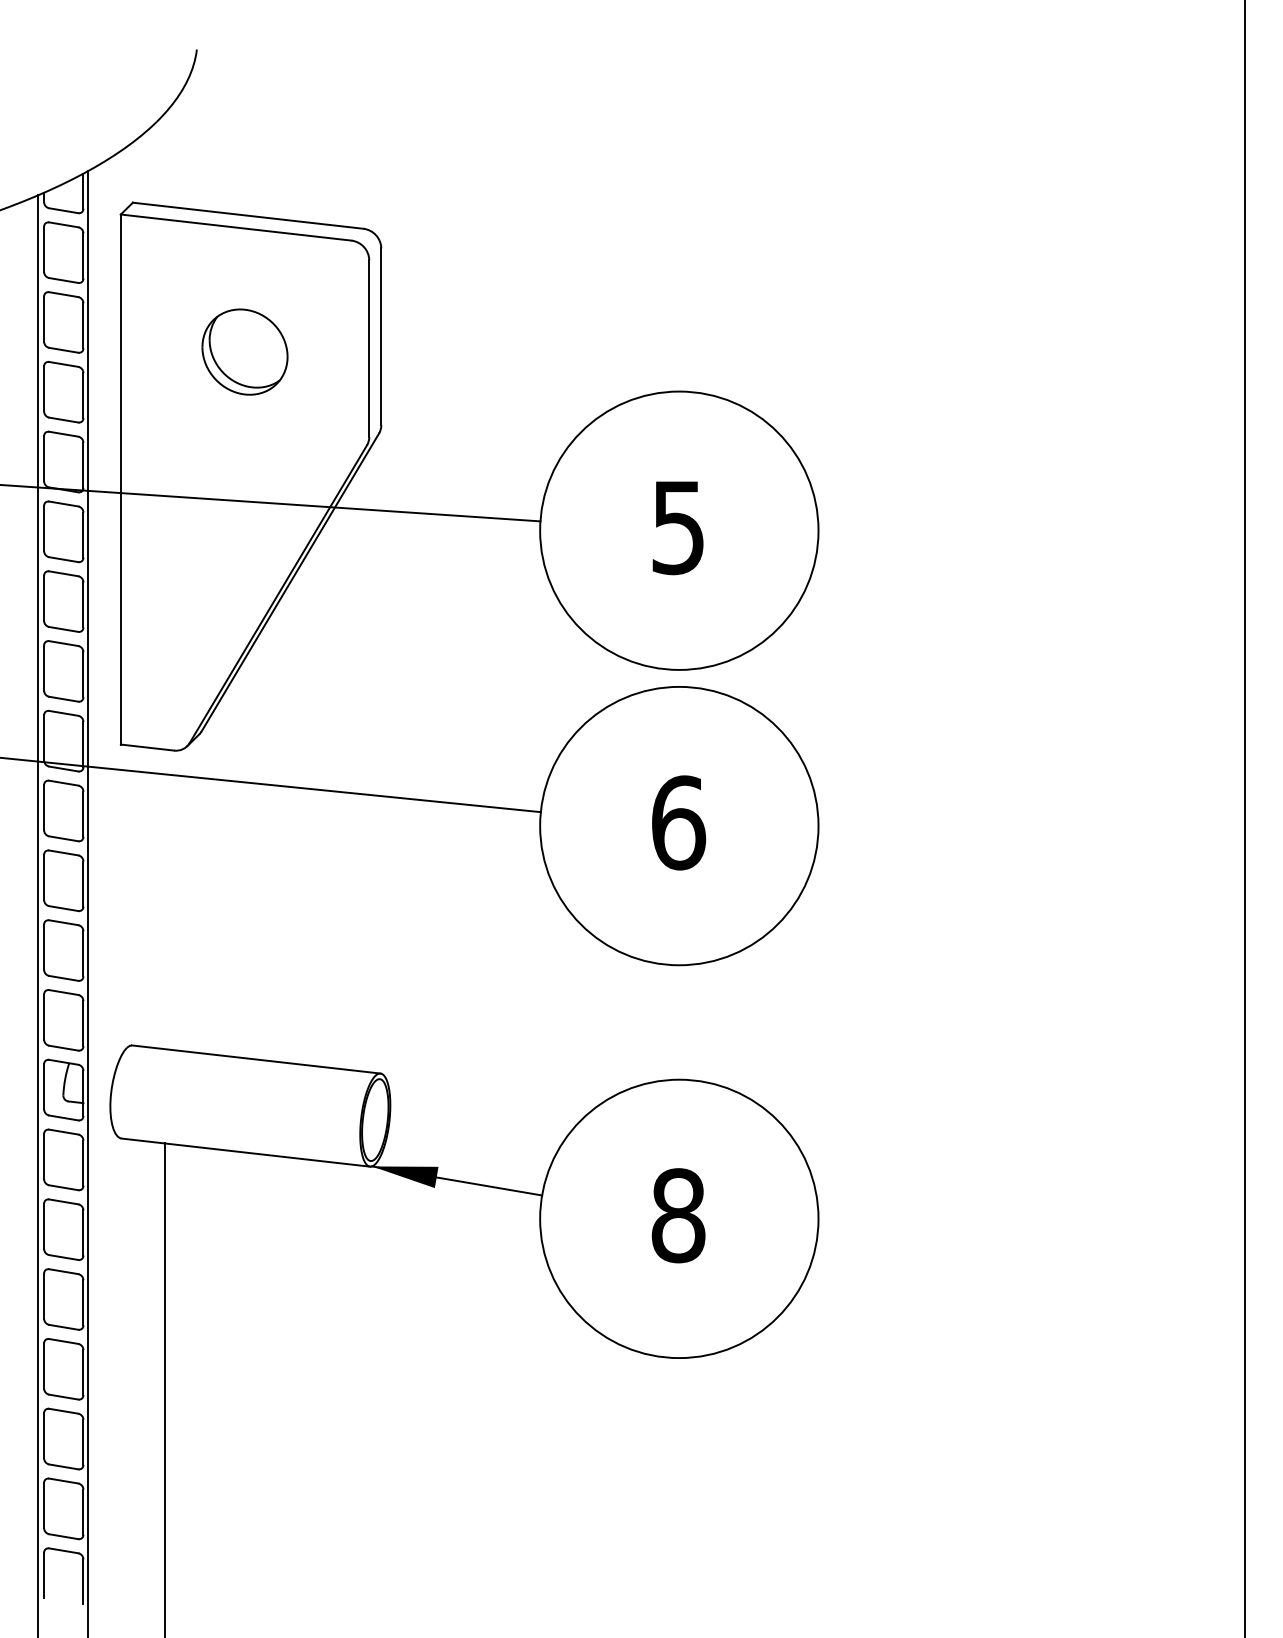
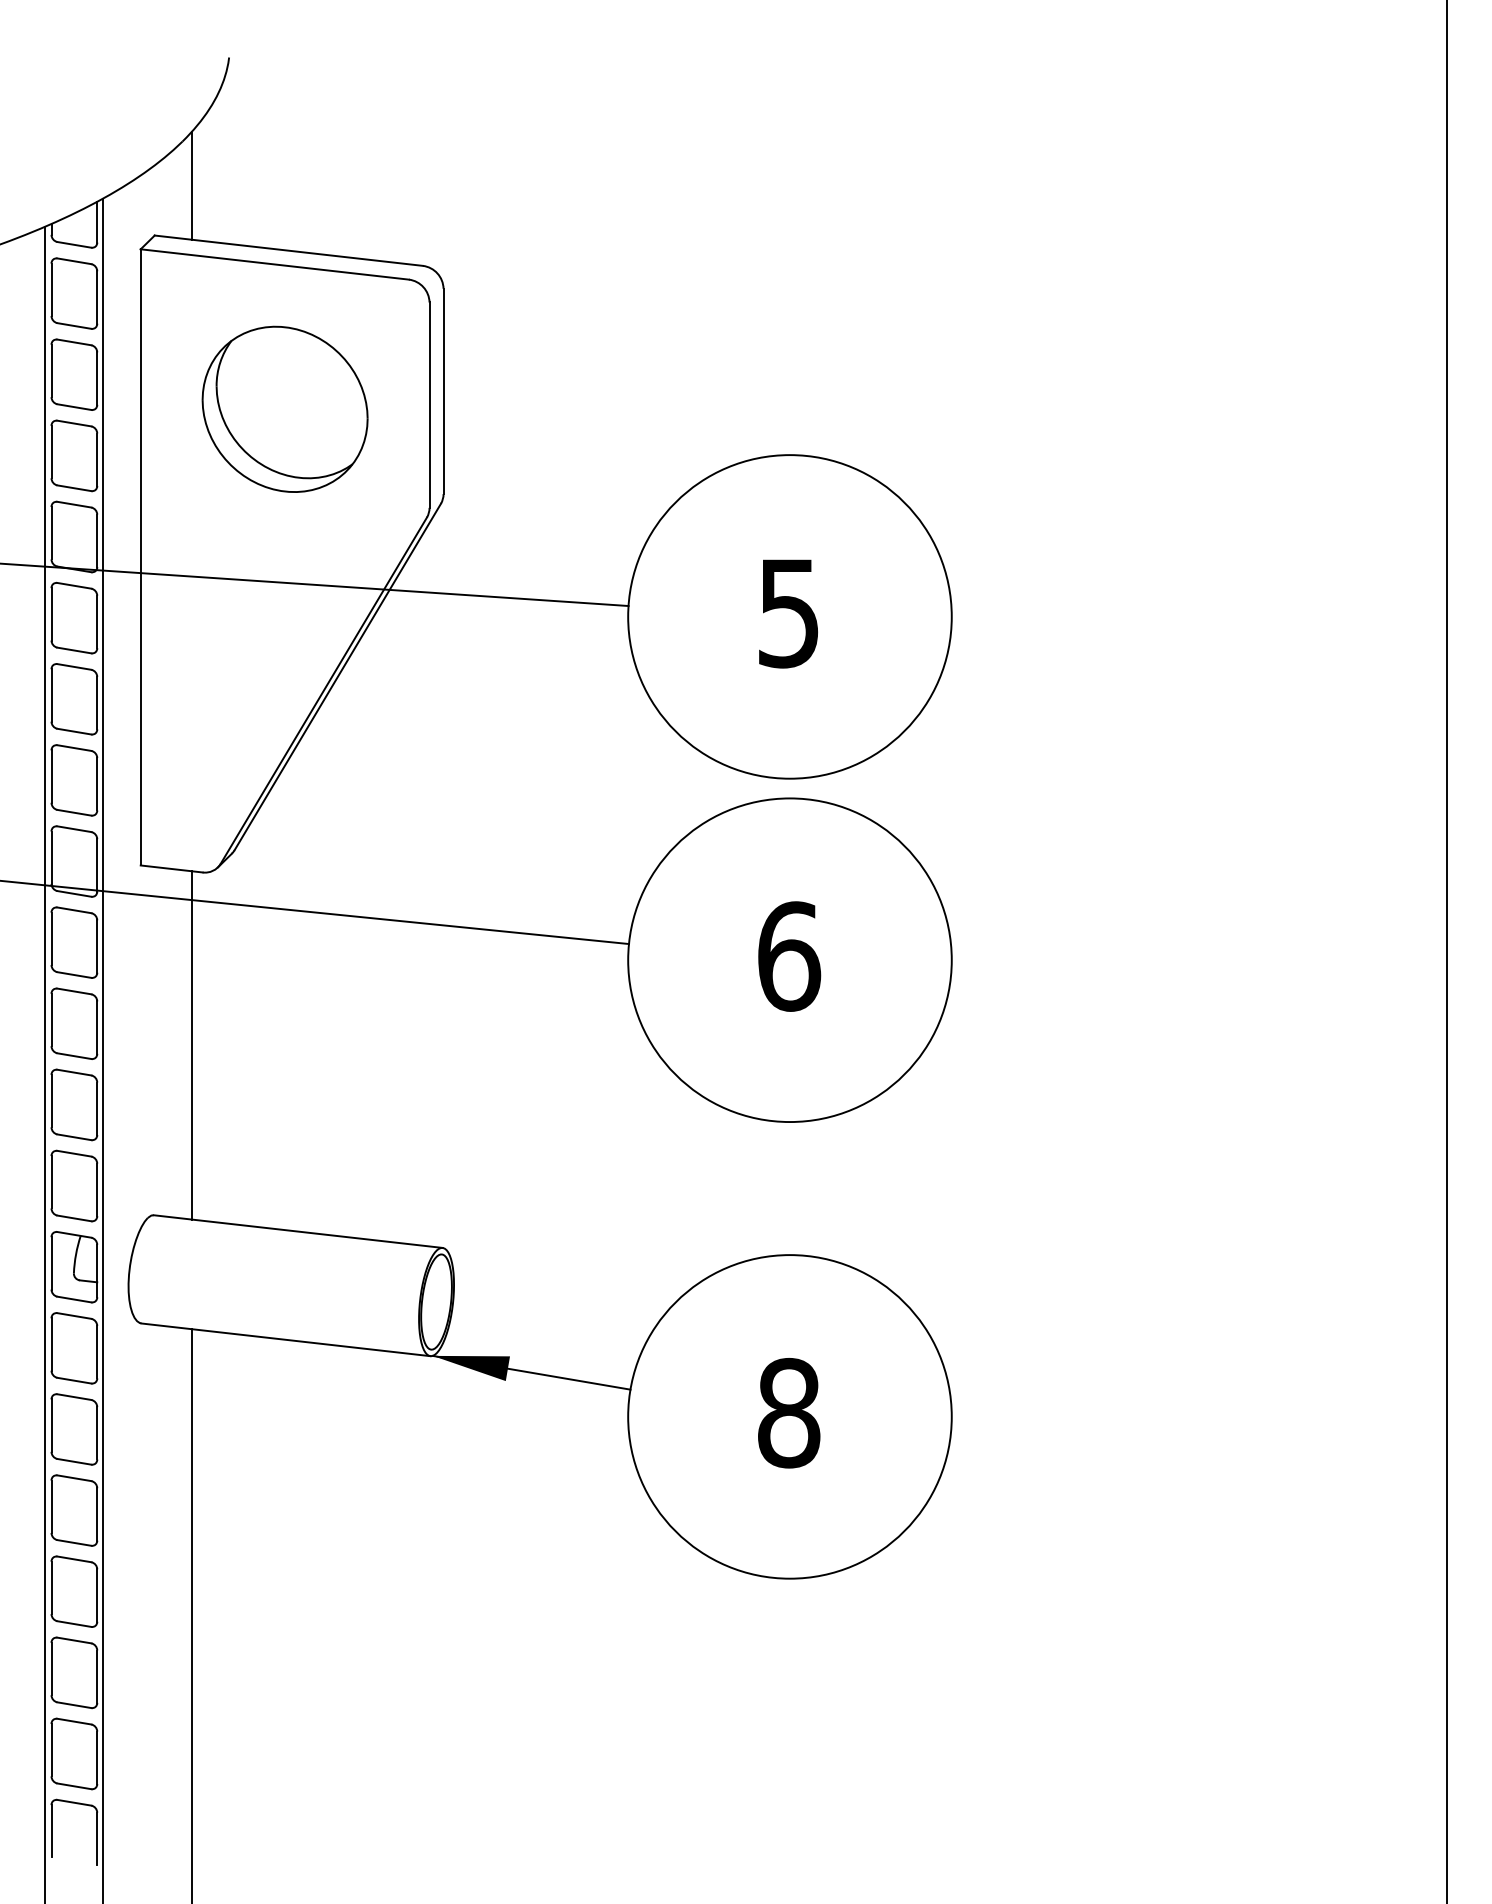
line: (164, 159) -> (191, 185), added
part: (244, 351) -> (284, 408), size x1.67
line: (164, 899) -> (191, 1045), added

